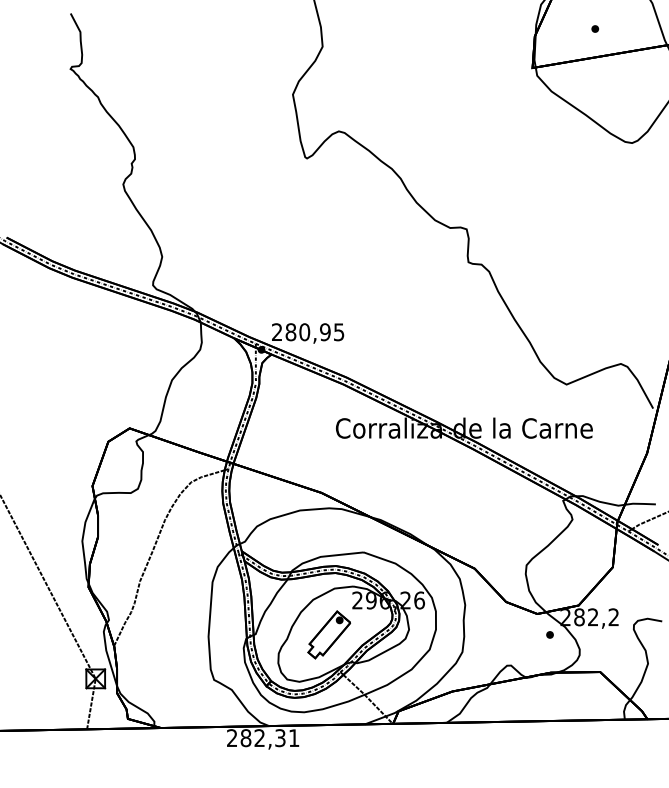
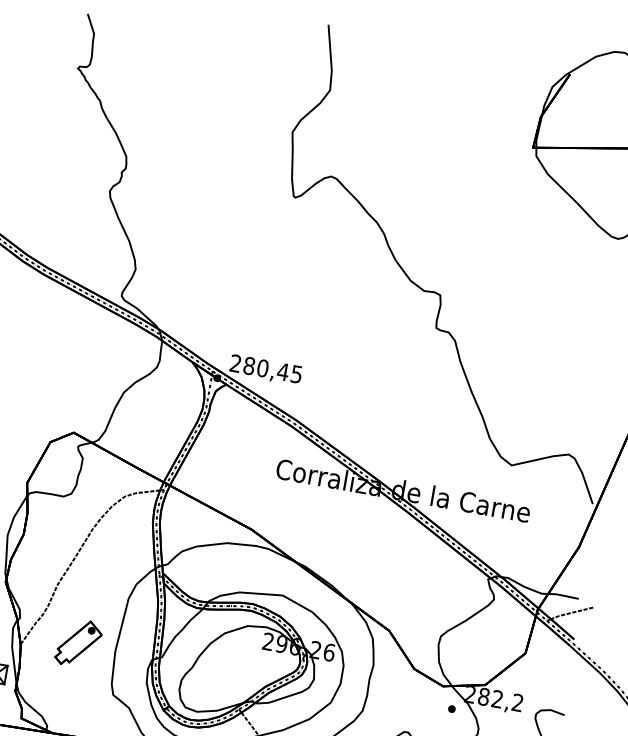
part: (595, 28) -> (601, 119), removed
text: (325, 332) -> (283, 372), 280,95 -> 280,45
part: (328, 634) -> (78, 642), moved

